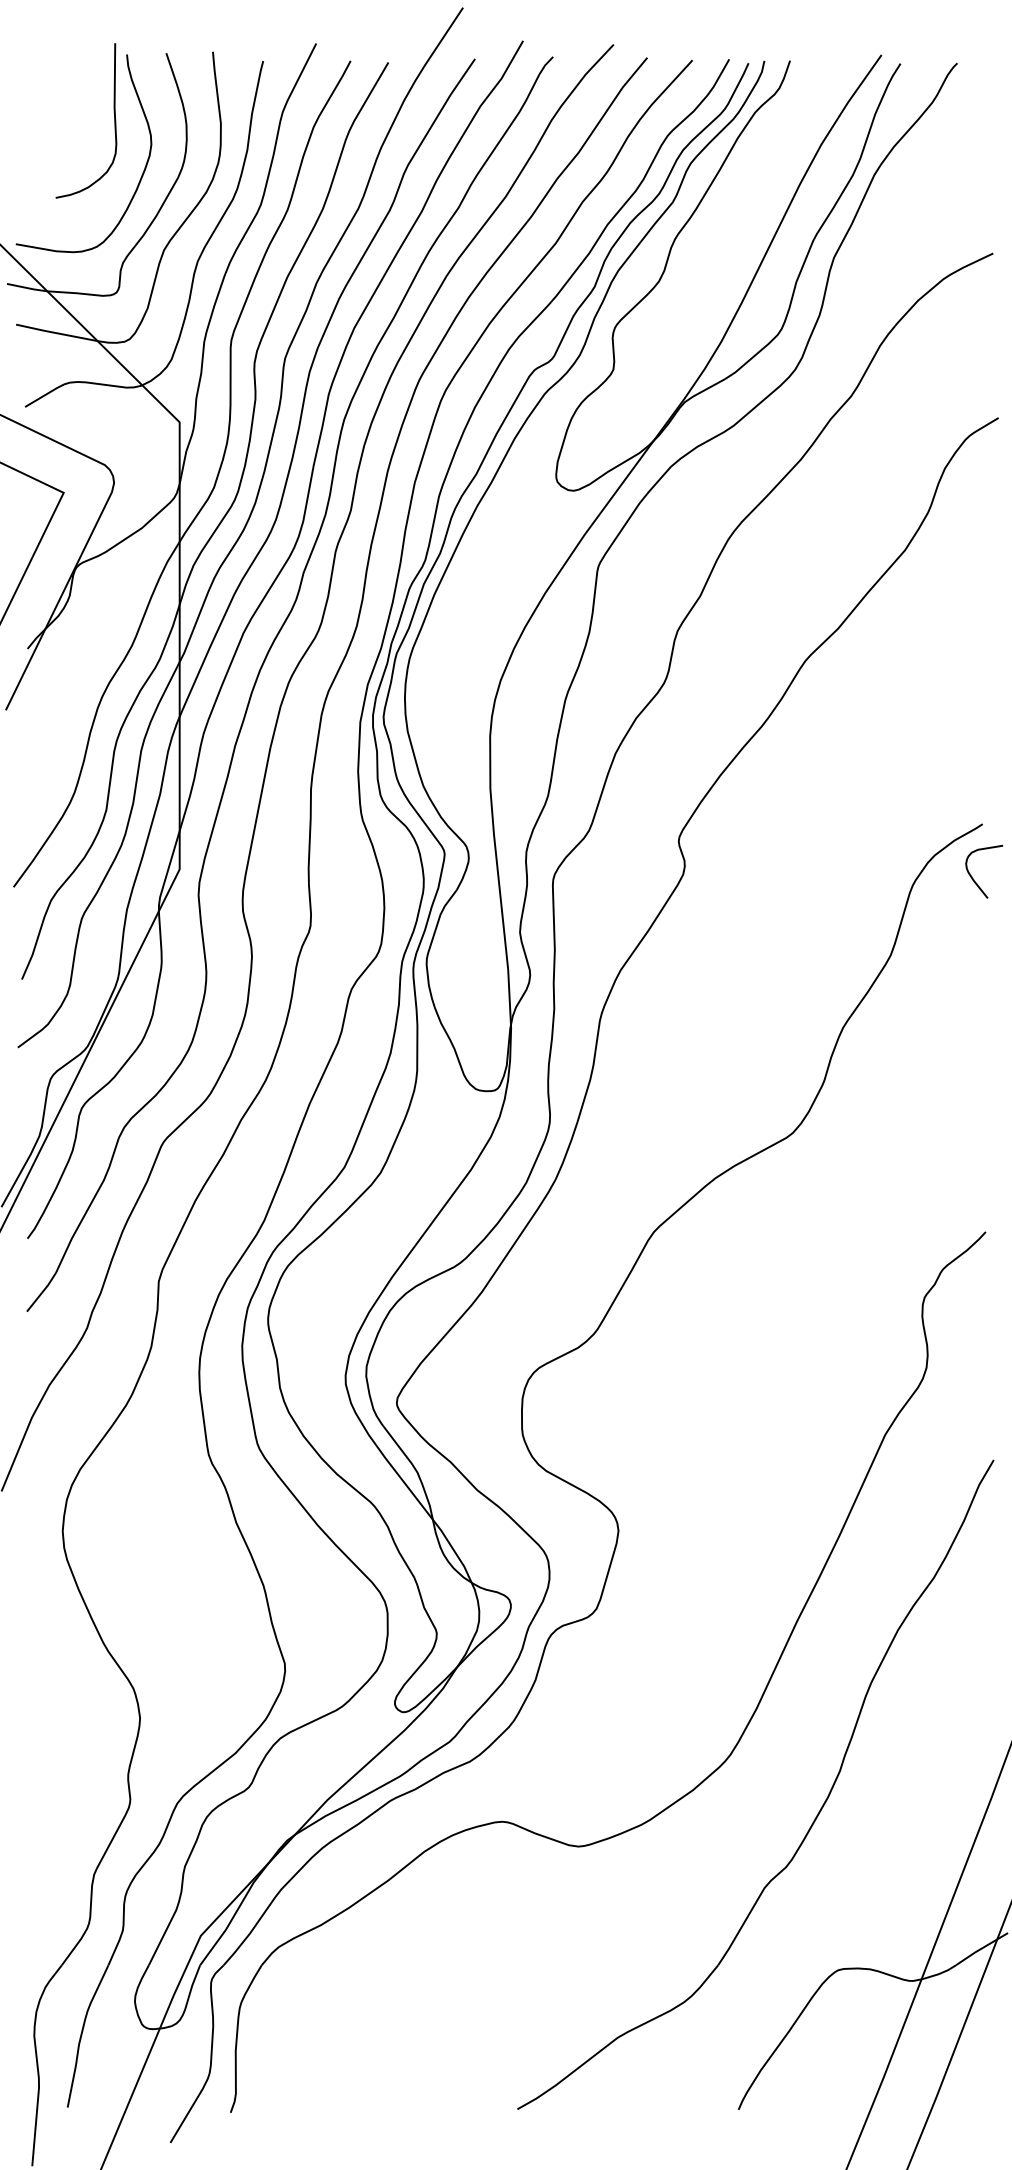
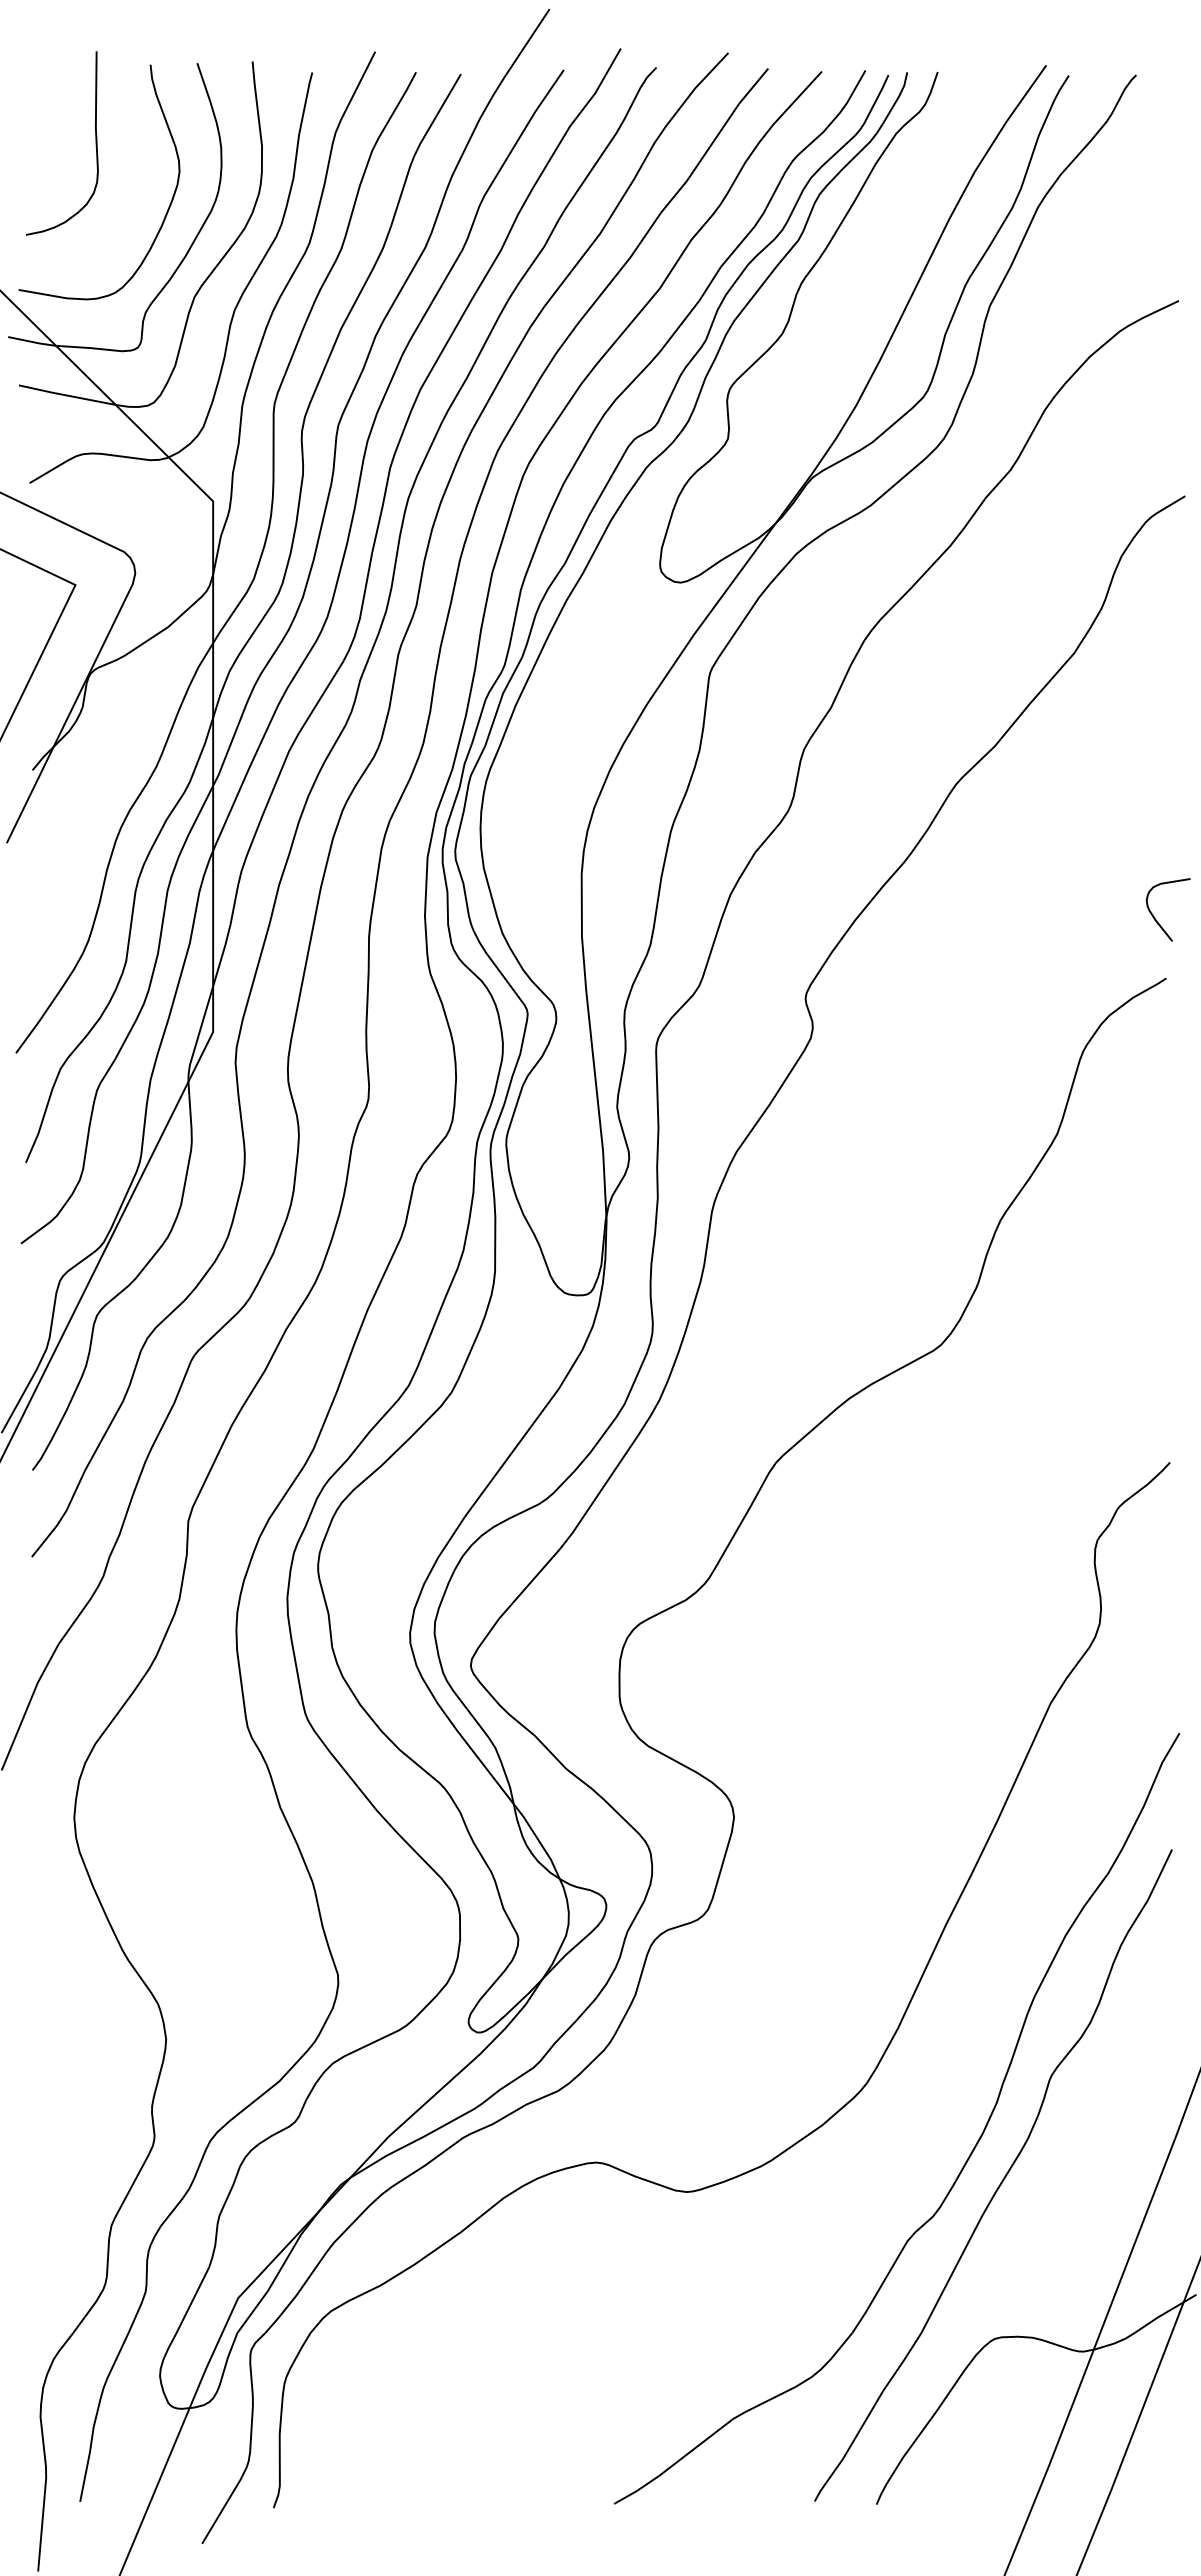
curve: (114, 120) -> (95, 143), moved
curve: (972, 877) -> (1154, 916), moved
part: (843, 1836) -> (1001, 2180), added

